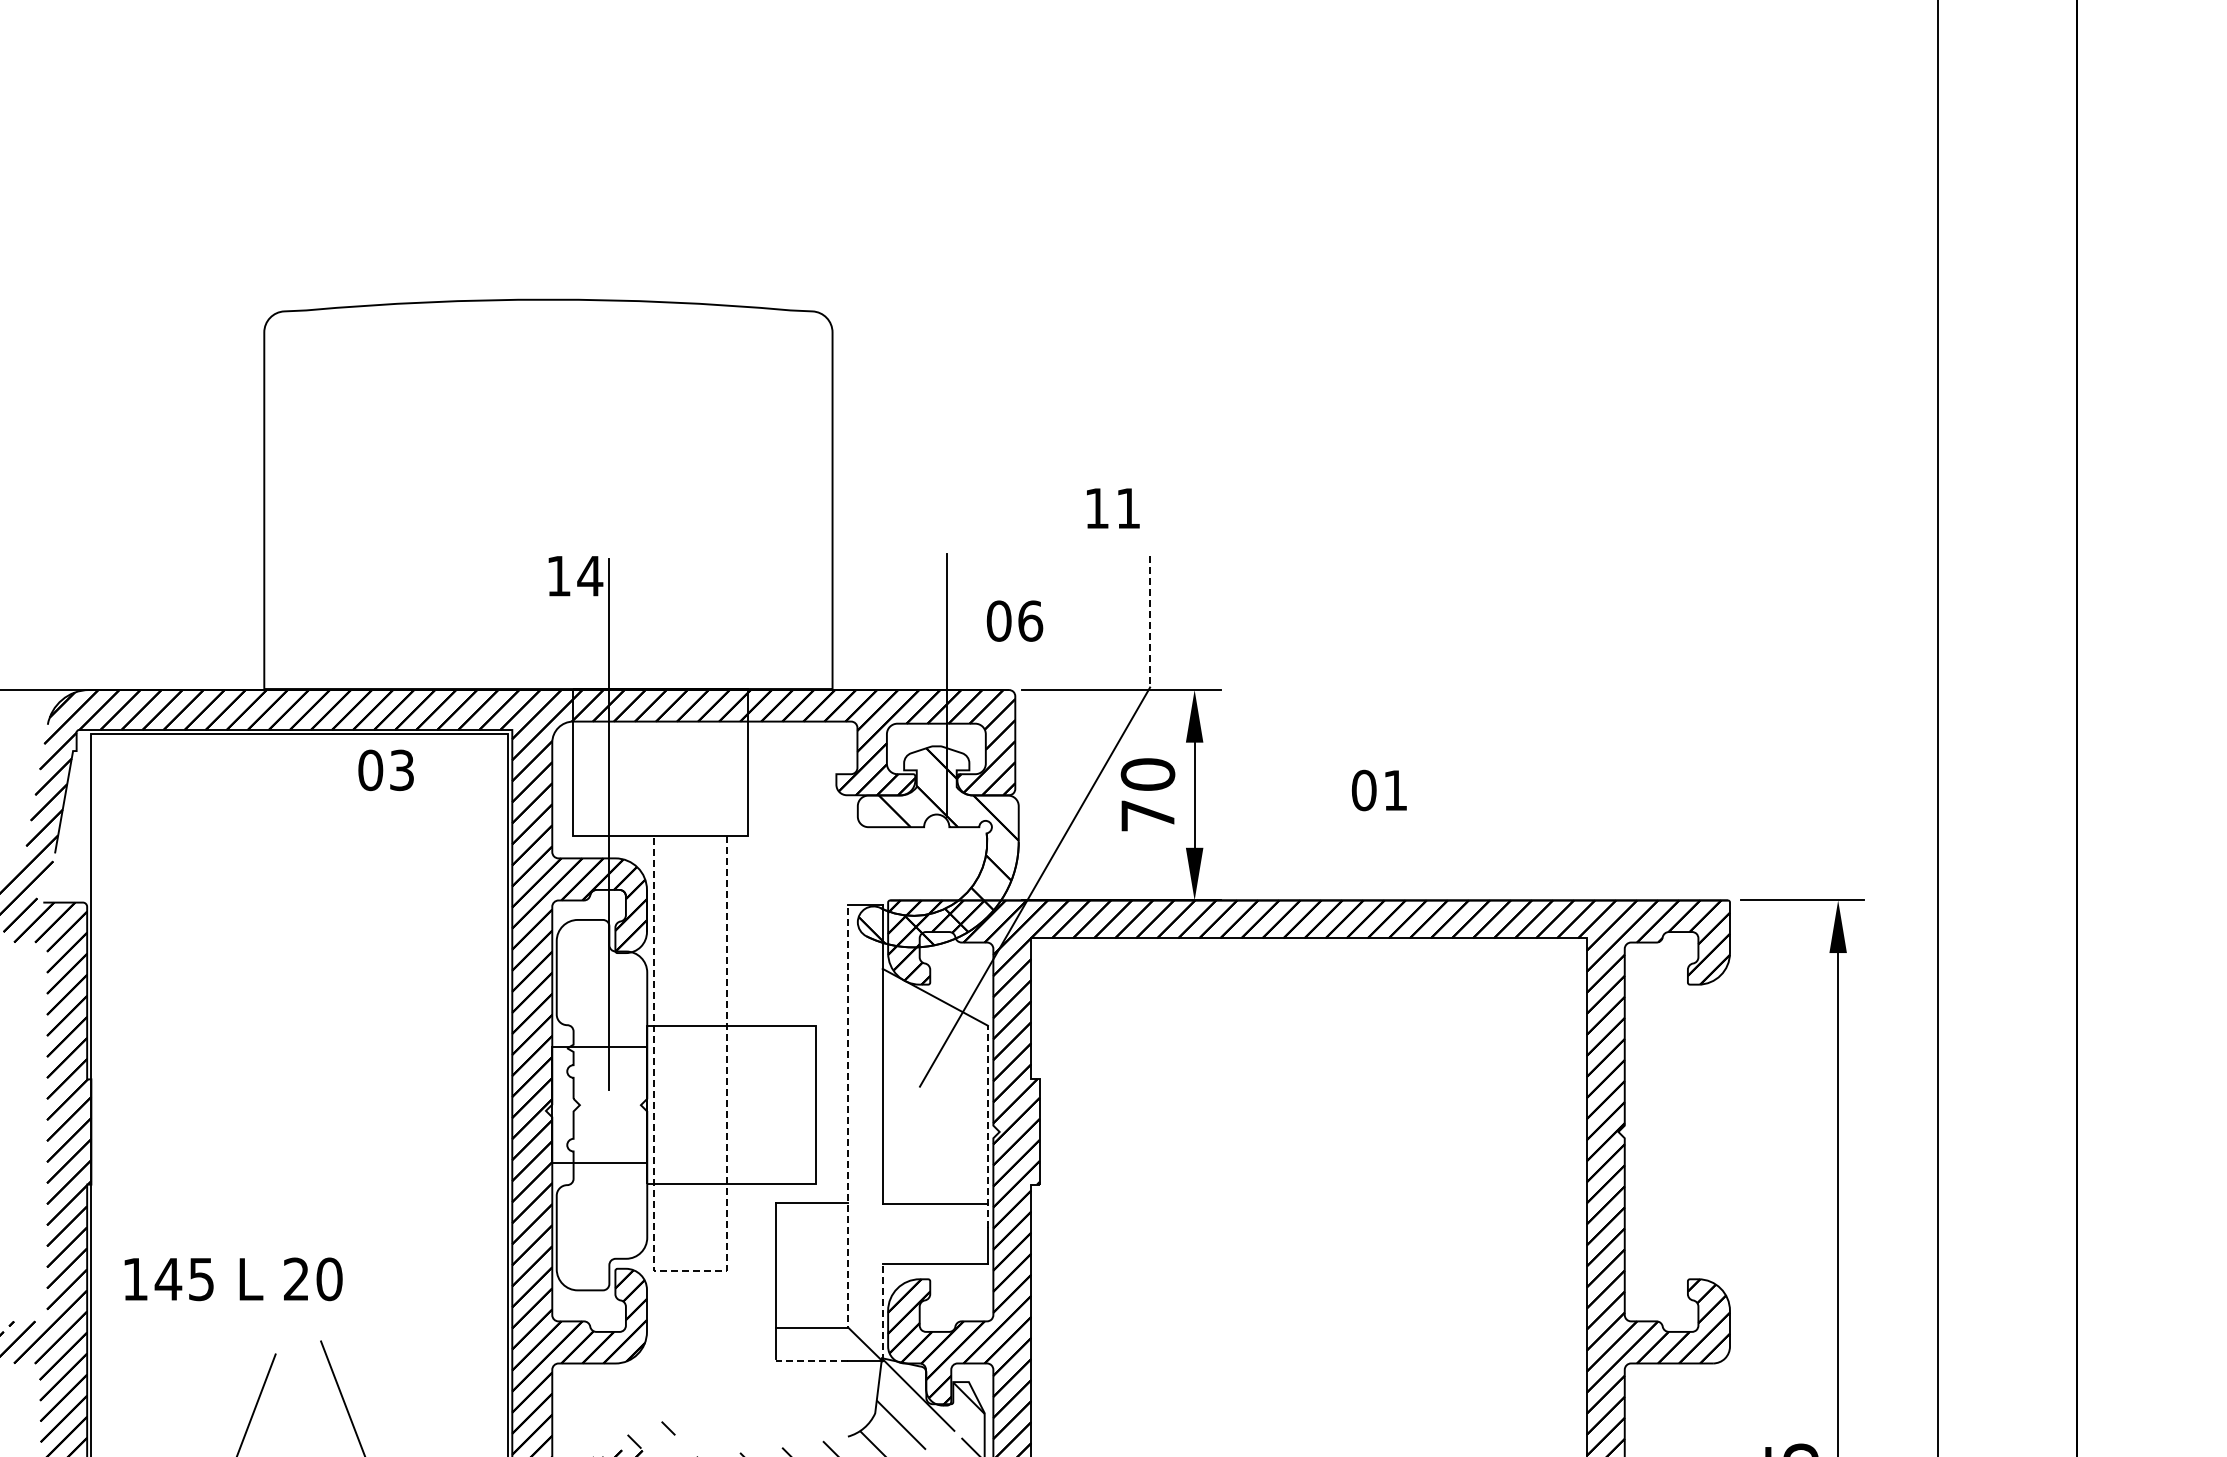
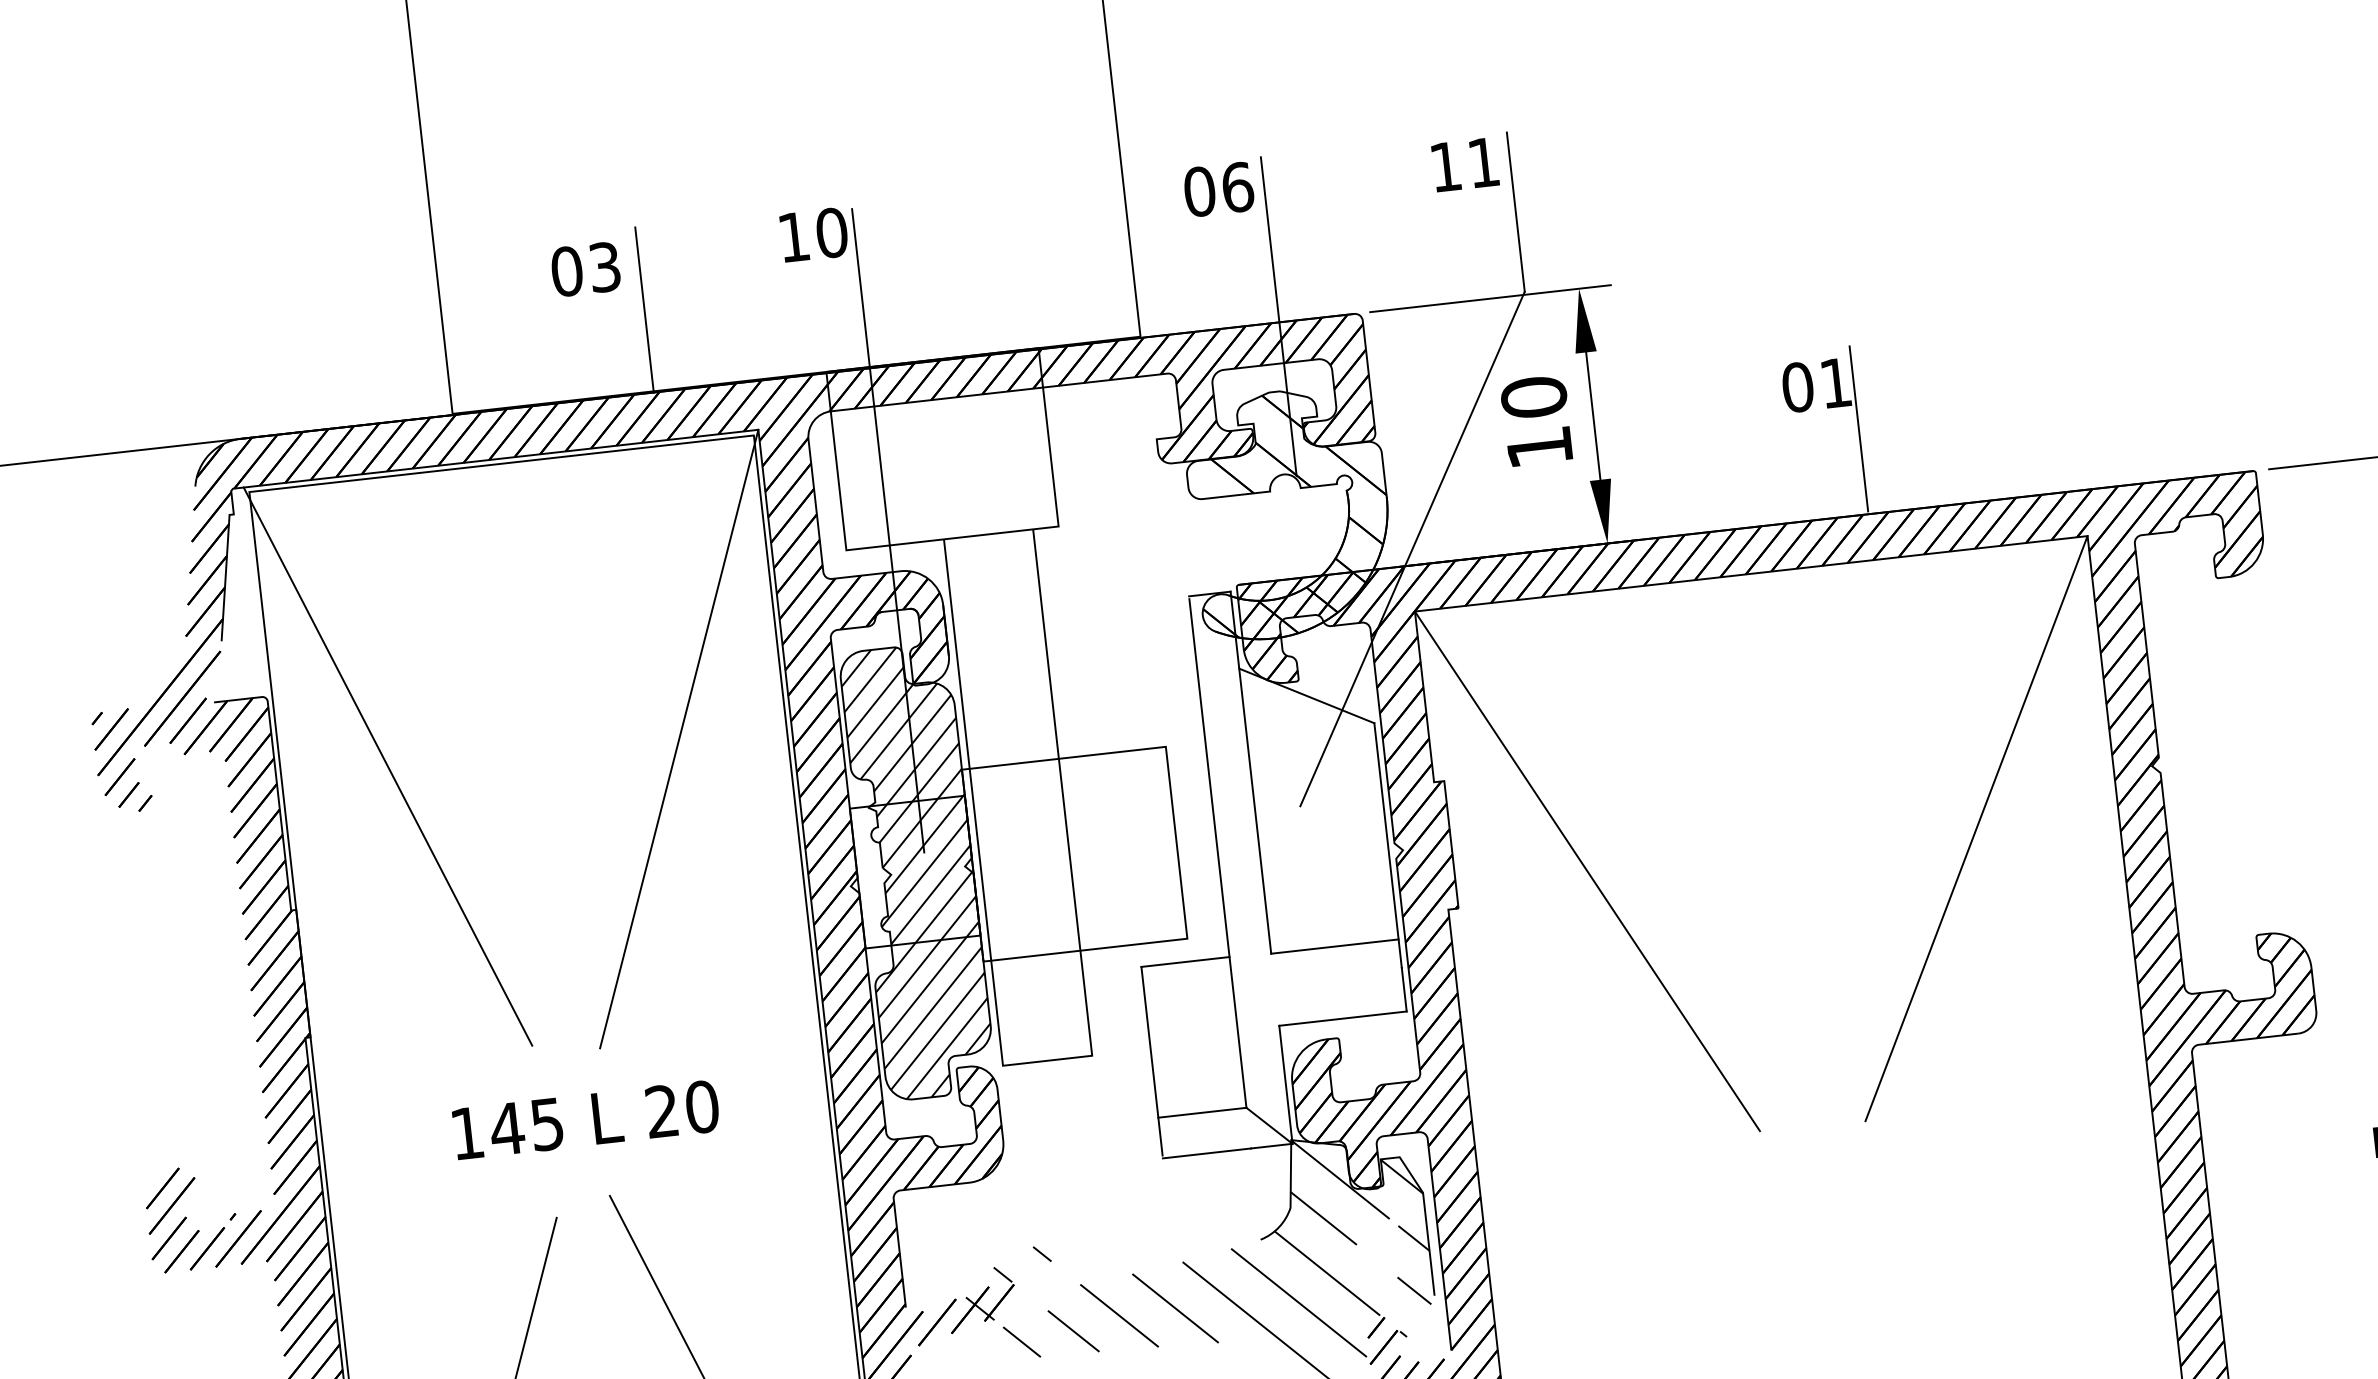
text: (1113, 508) -> (1465, 164), moved
text: (590, 575) -> (832, 232), 14 -> 10
text: (1014, 620) -> (1218, 188), moved
line: (430, 621) -> (644, 309), added
line: (1150, 621) -> (1516, 211), dashed -> solid
text: (385, 770) -> (585, 269), moved
text: (1147, 815) -> (1538, 447), 70 -> 10
line: (1410, 829) -> (1859, 428), added
line: (179, 970) -> (388, 766), added
line: (419, 975) -> (679, 739), added
hatch: (601, 1104) -> (917, 871), added
line: (848, 1118) -> (1218, 854), dashed -> solid
line: (987, 1126) -> (1387, 845), dashed -> solid
line: (1148, 1165) -> (1587, 870), added
line: (1469, 1166) -> (1976, 828), added
line: (690, 1271) -> (1047, 1061), dashed -> solid
text: (233, 1279) -> (586, 1120), moved
line: (882, 1312) -> (1285, 1084), dashed -> solid
line: (811, 1361) -> (1206, 1153), dashed -> solid

